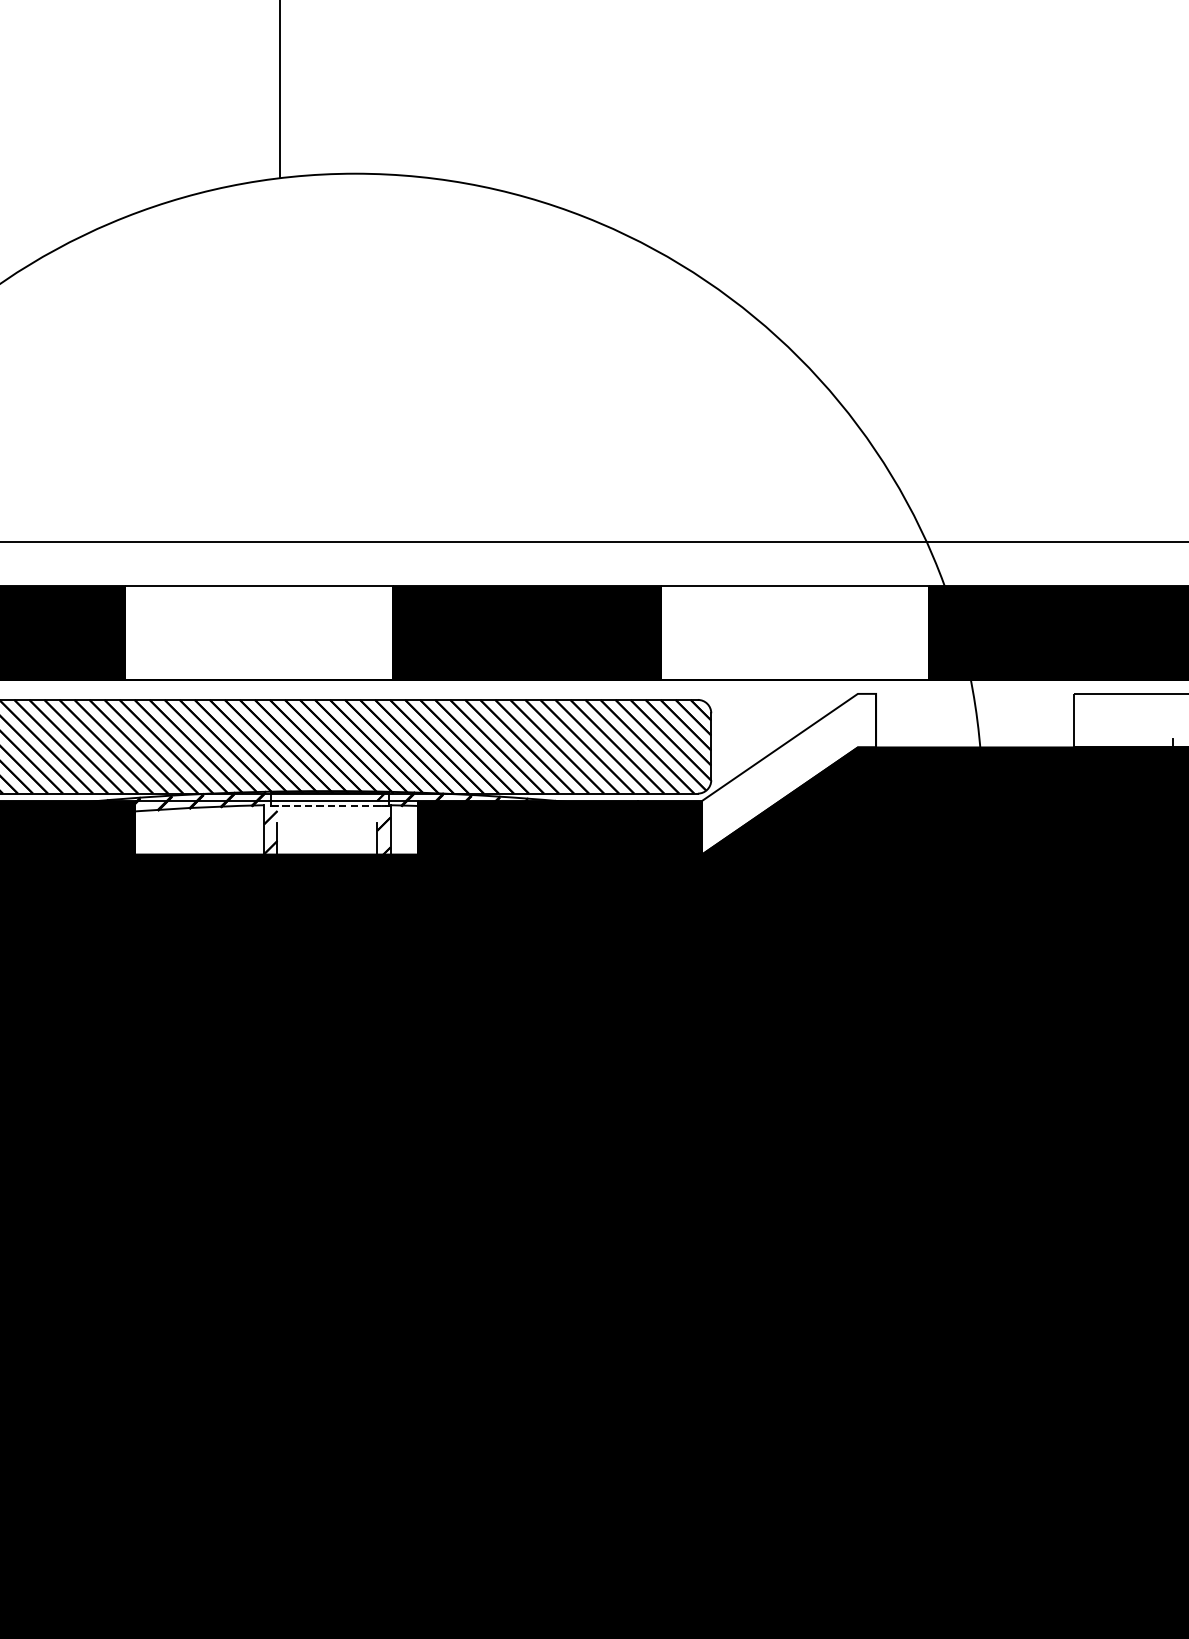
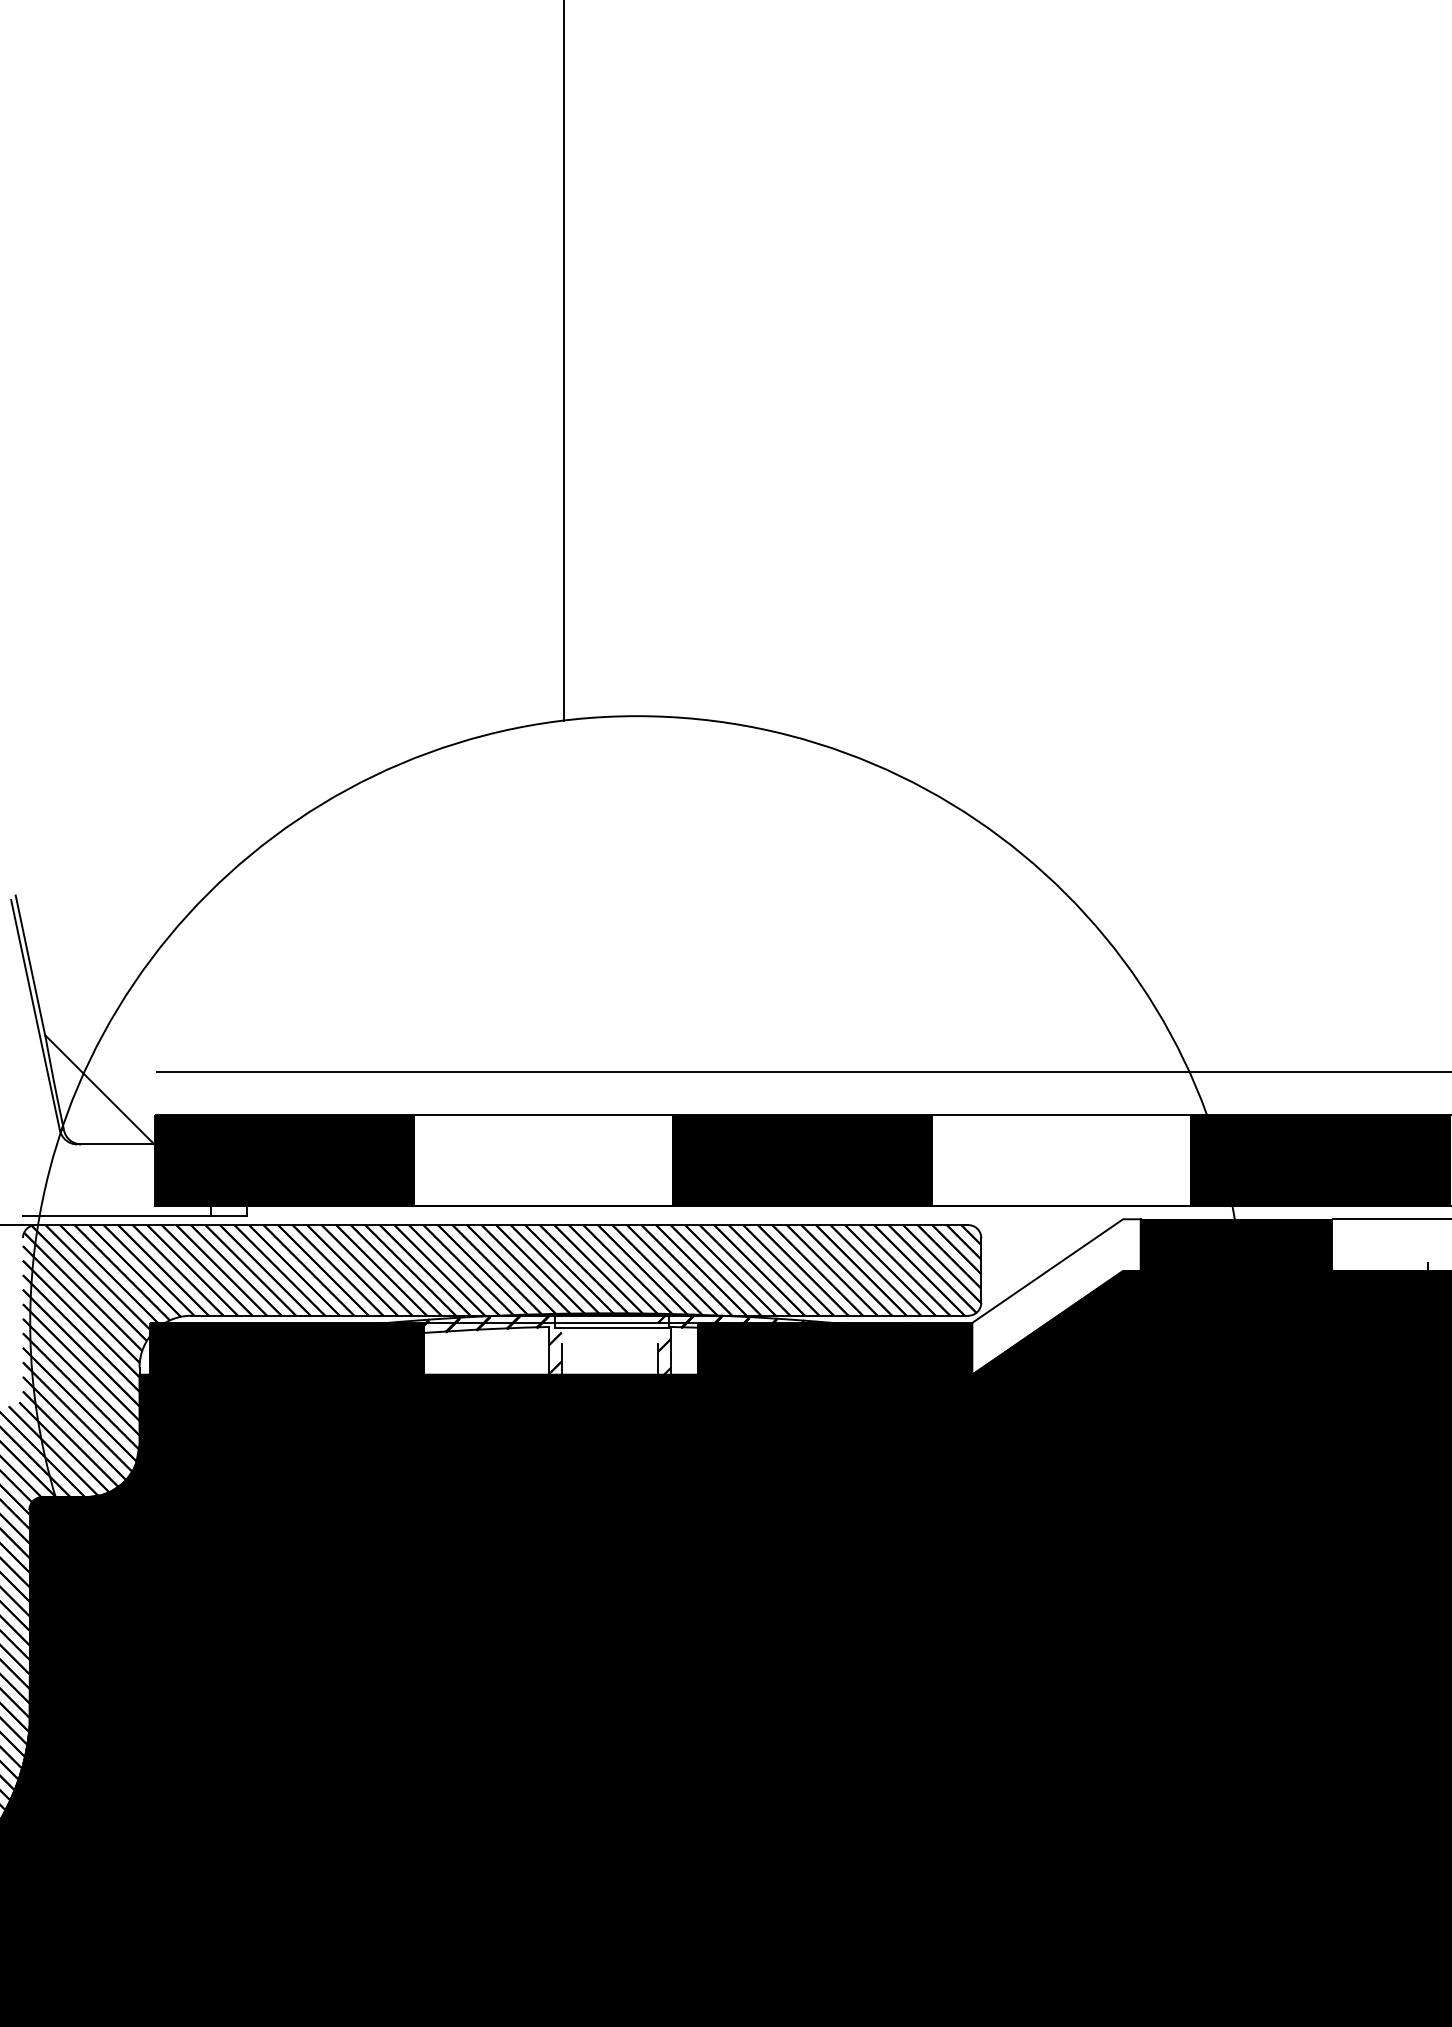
fill: (975, 720) -> (1236, 1245), added
line: (329, 806) -> (612, 1328), dashed -> solid

